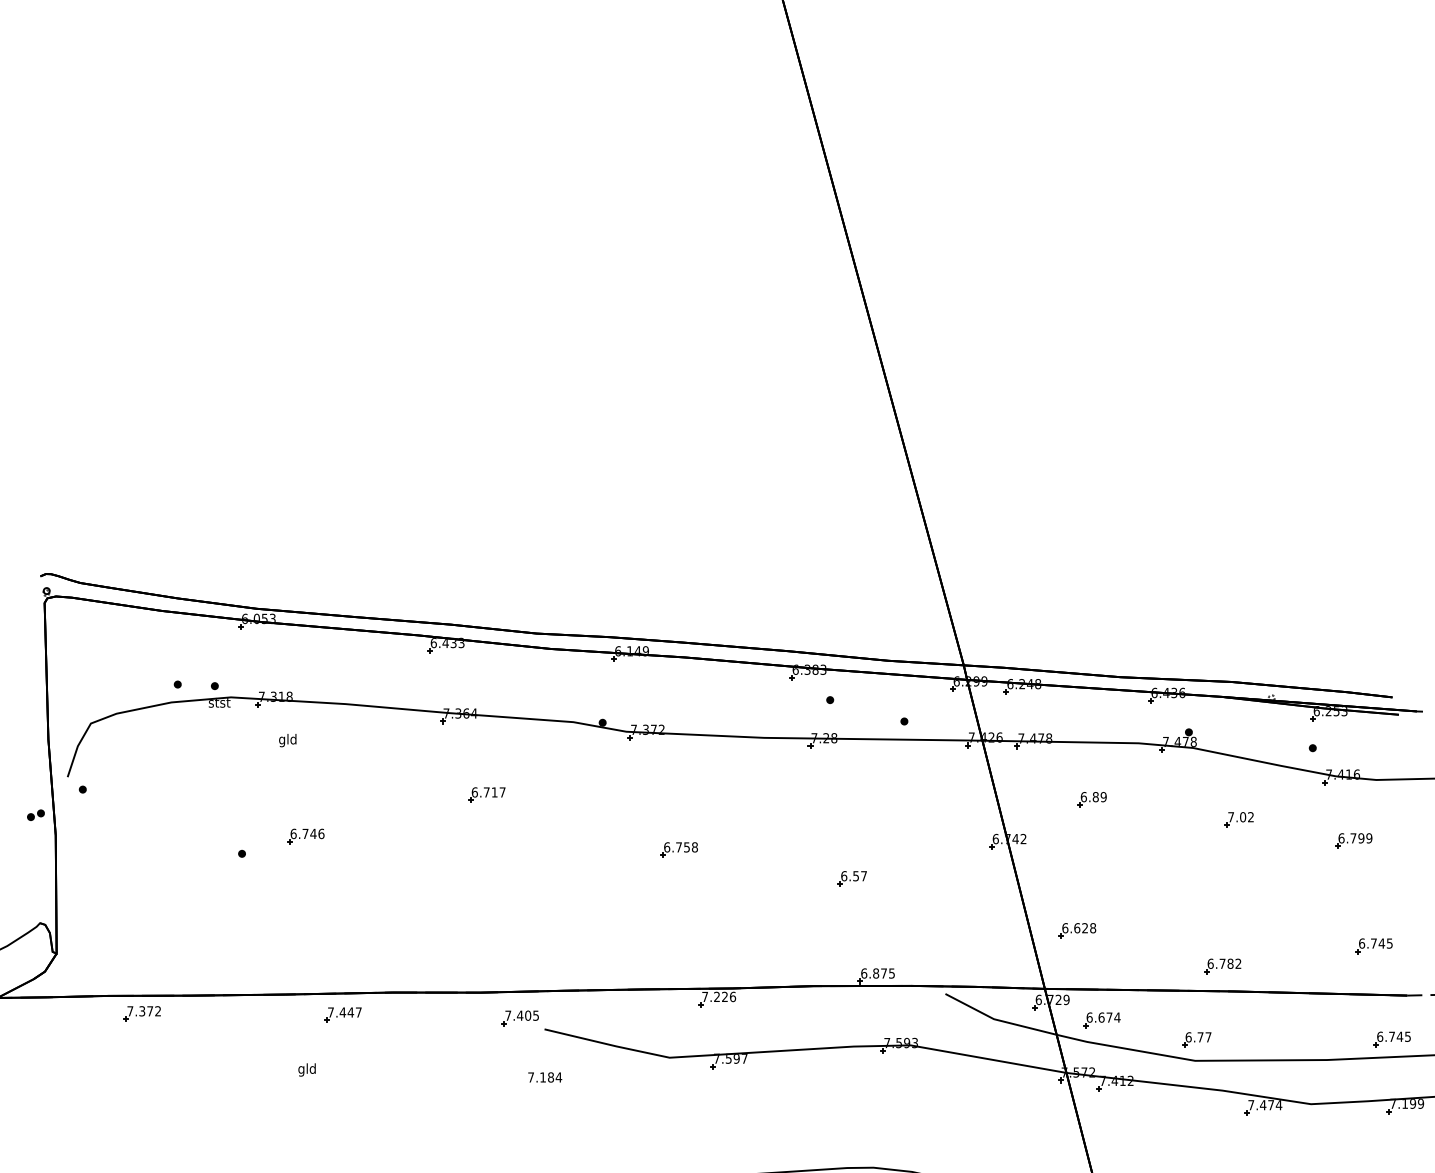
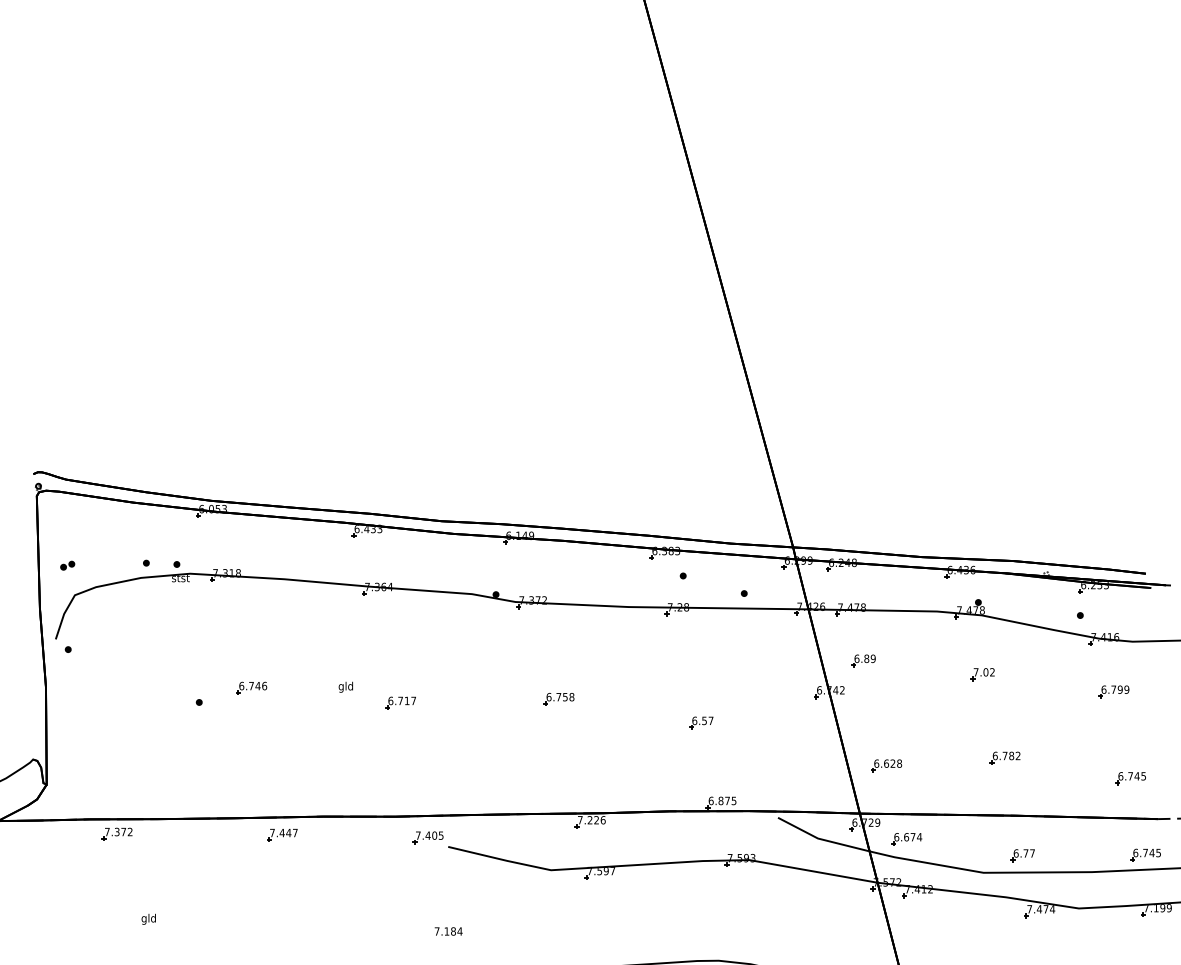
text: (287, 739) -> (345, 686), moved
part: (486, 794) -> (400, 702), moved
part: (1091, 799) -> (863, 660), moved
part: (35, 814) -> (67, 565), moved
part: (1238, 819) -> (982, 674), moved
part: (1221, 965) -> (1004, 757), moved
part: (1196, 1039) -> (1022, 855), moved
text: (306, 1068) -> (148, 918), moved
text: (544, 1077) -> (448, 931), moved

